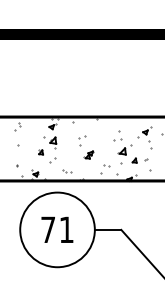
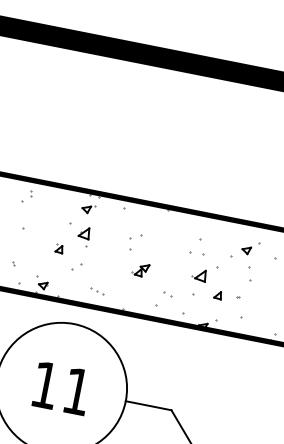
text: (47, 229) -> (44, 384), 71 -> 11

